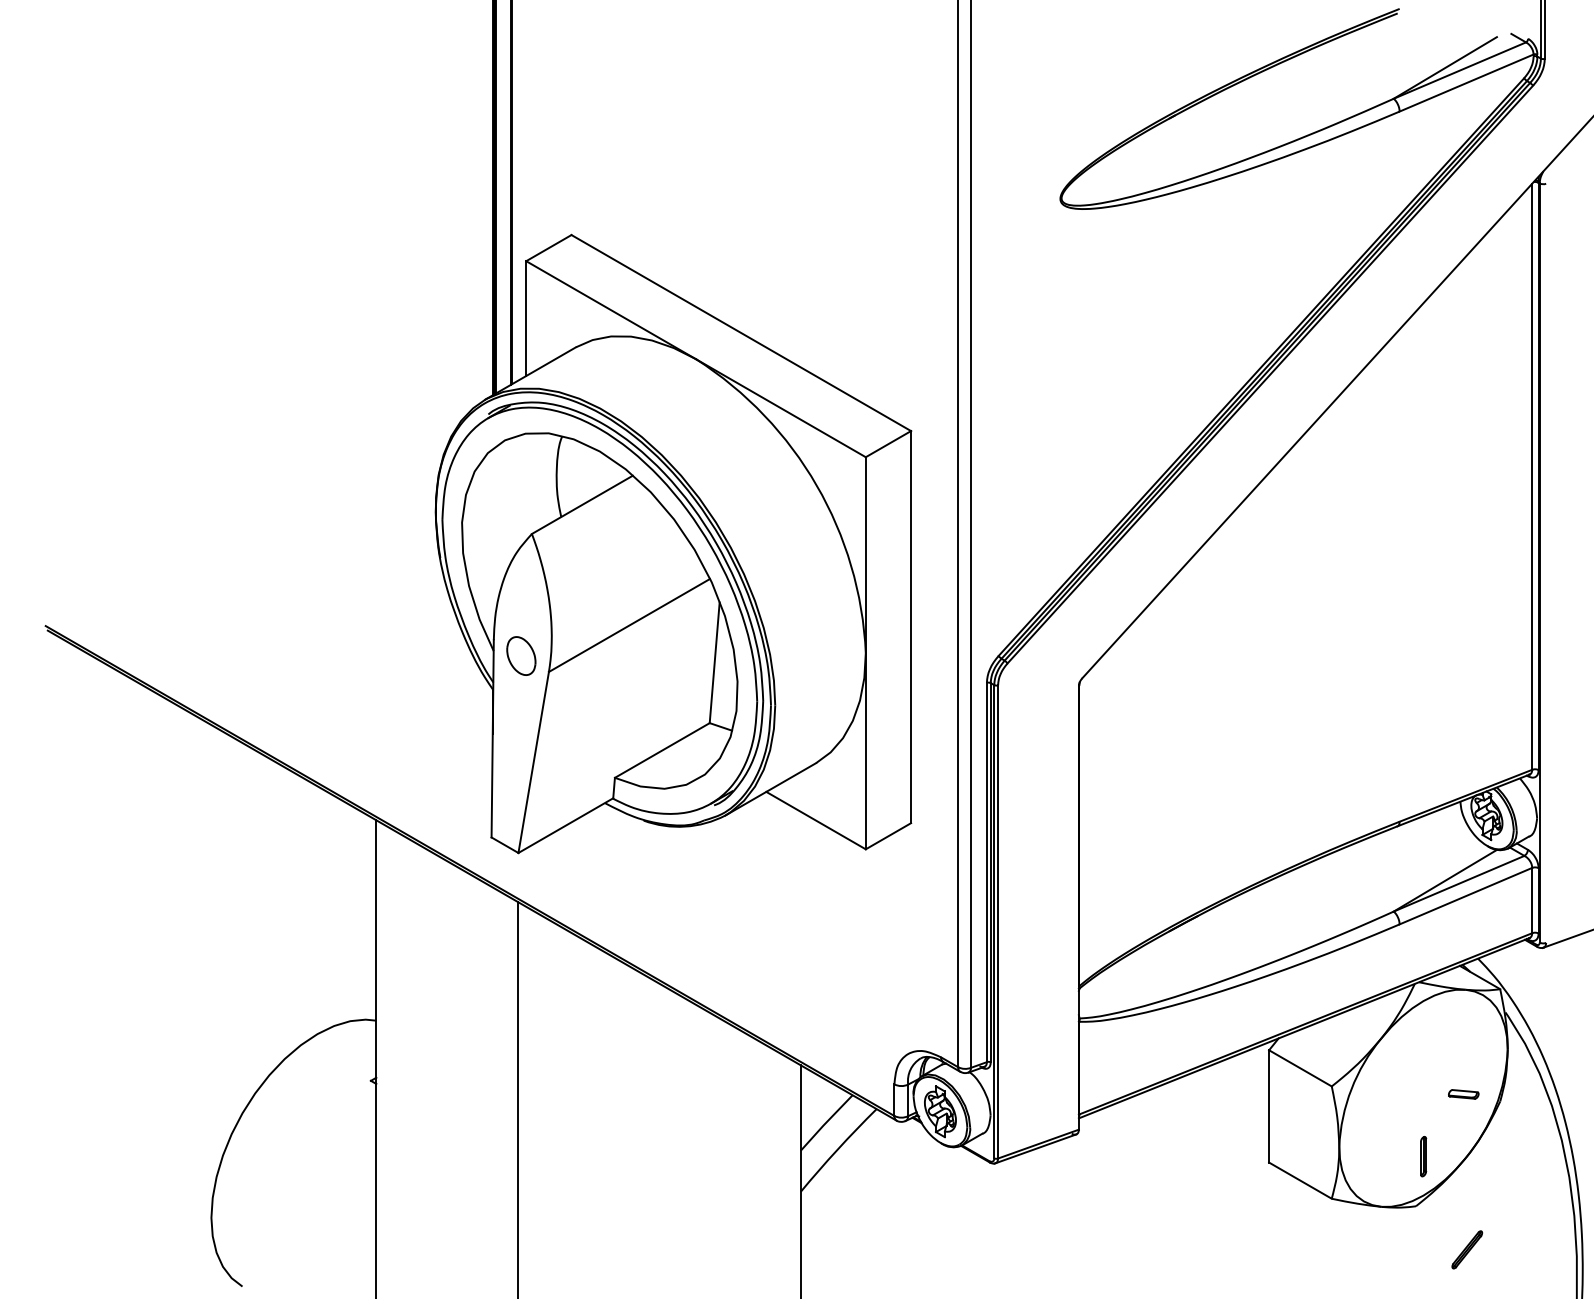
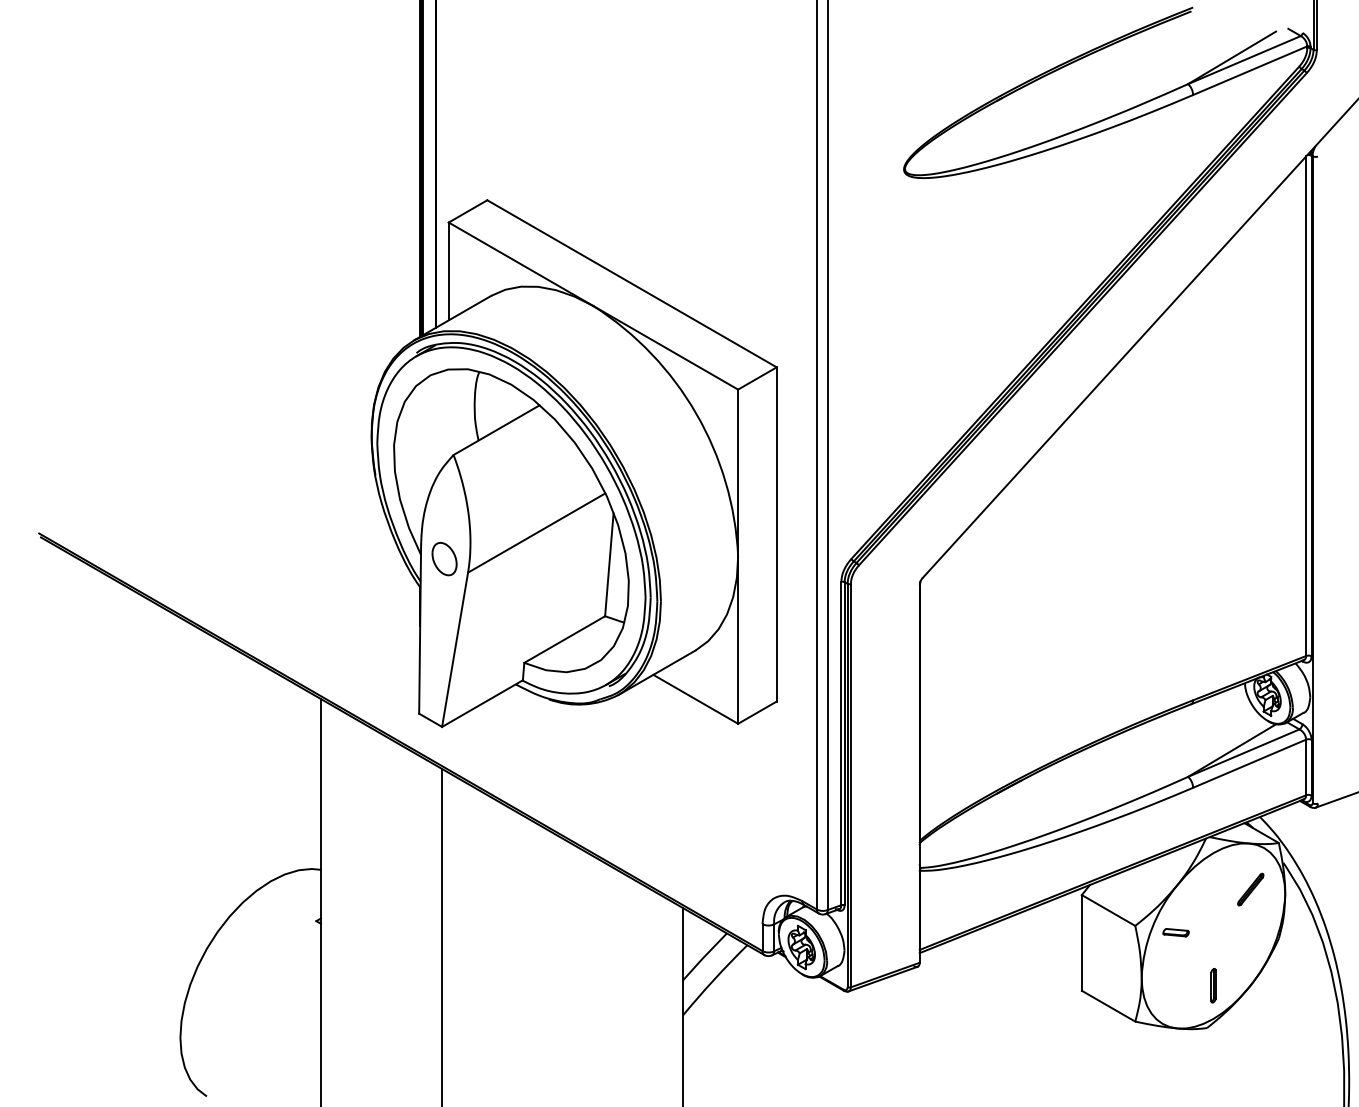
part: (1463, 1094) -> (1175, 932), moved
part: (1467, 1249) -> (1250, 889), moved

